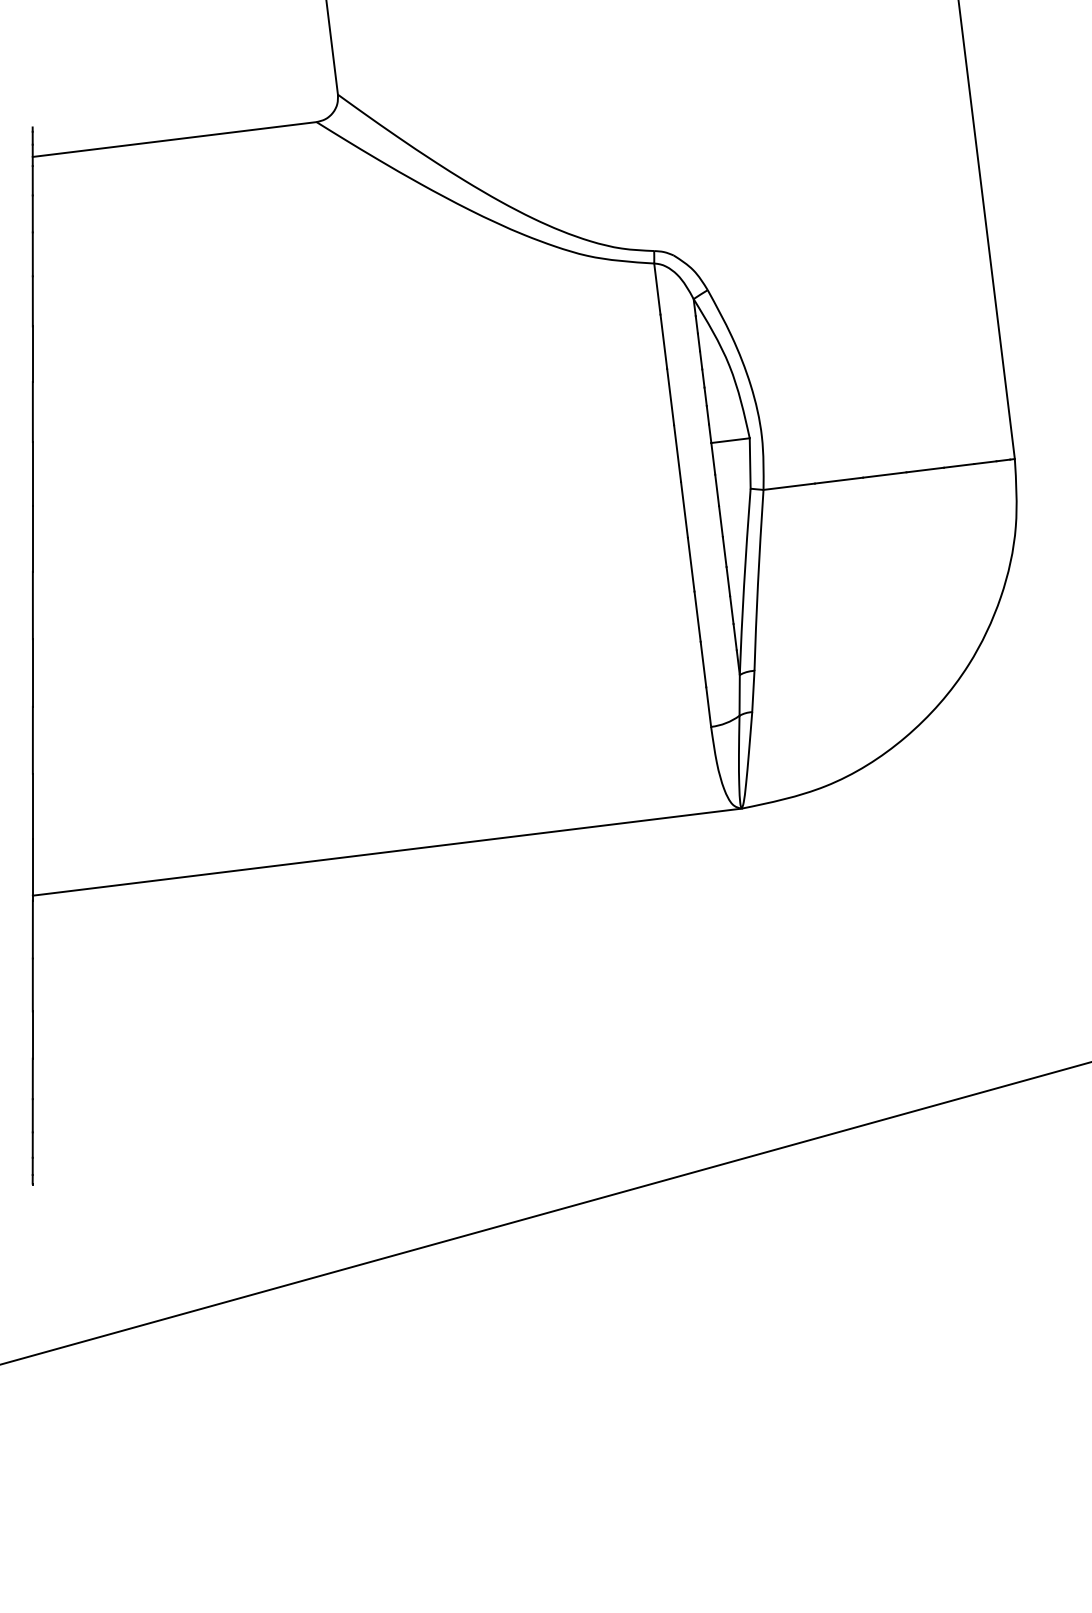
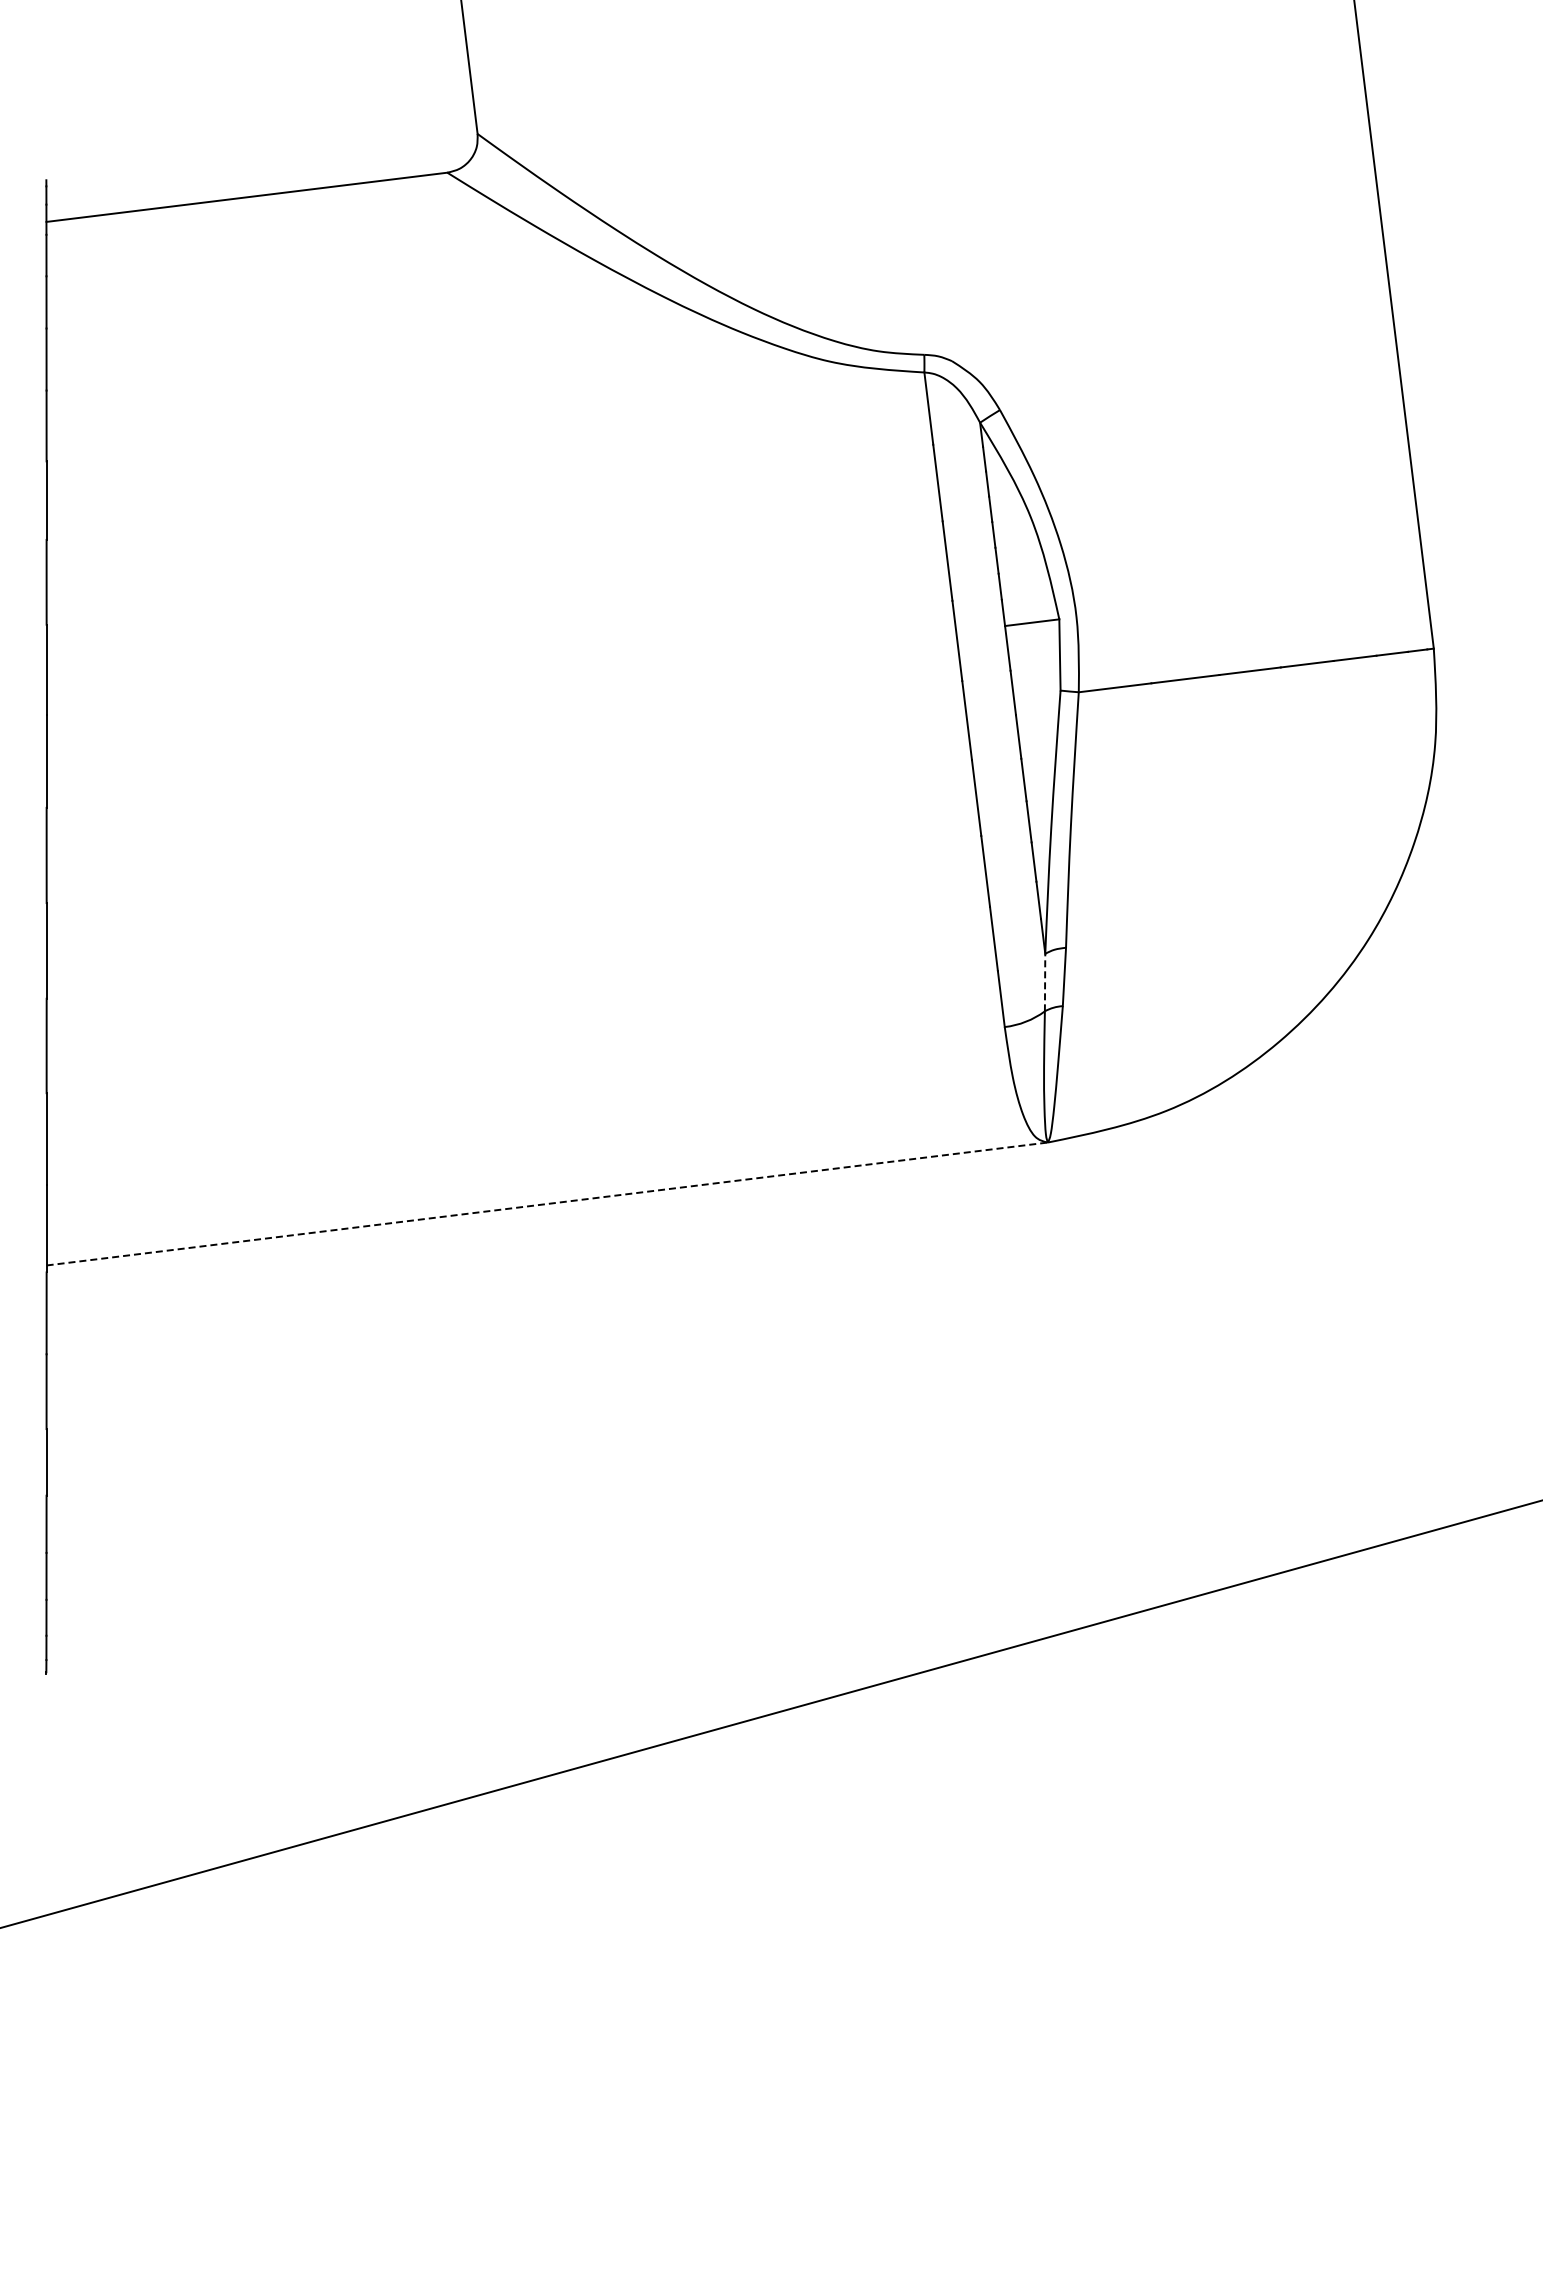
line: (739, 695) -> (1045, 982), solid -> dashed
line: (387, 851) -> (547, 1203), solid -> dashed

